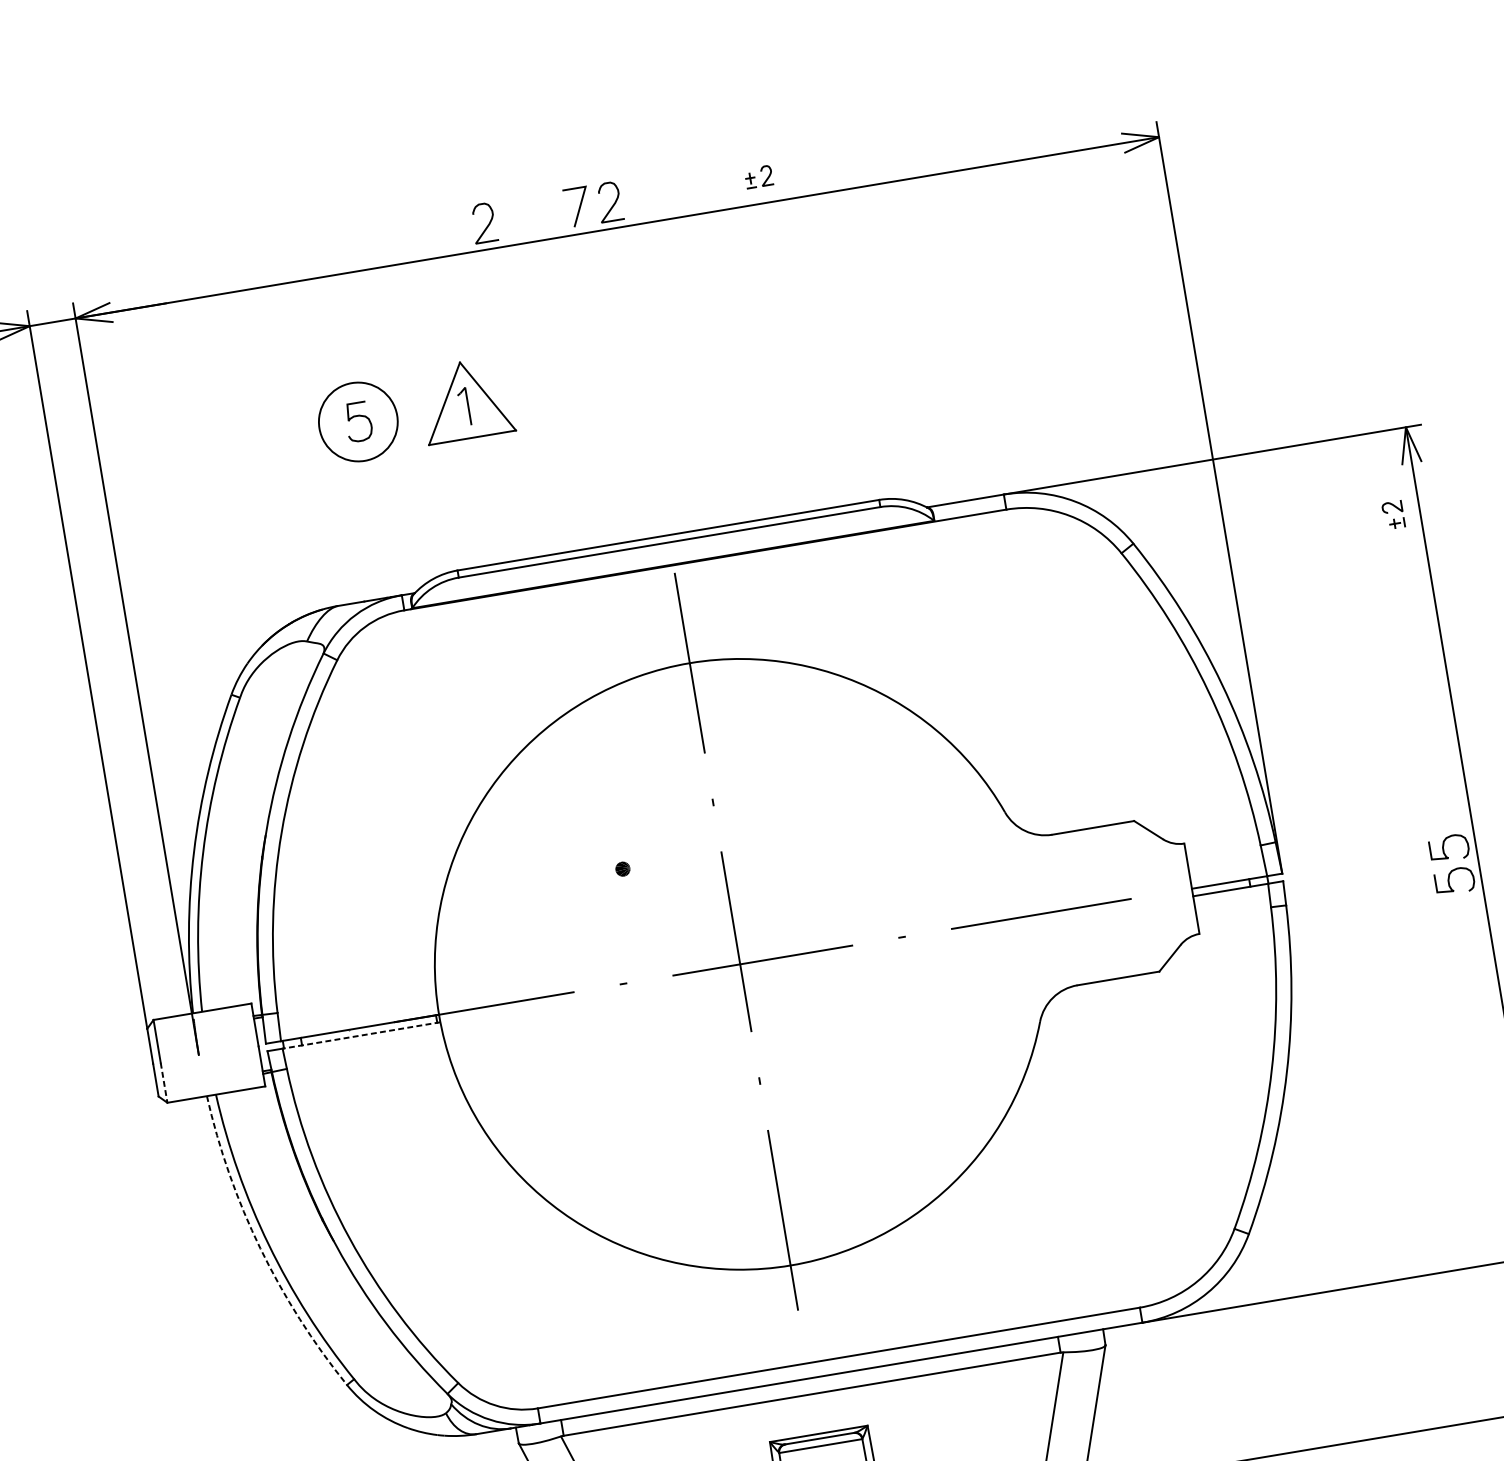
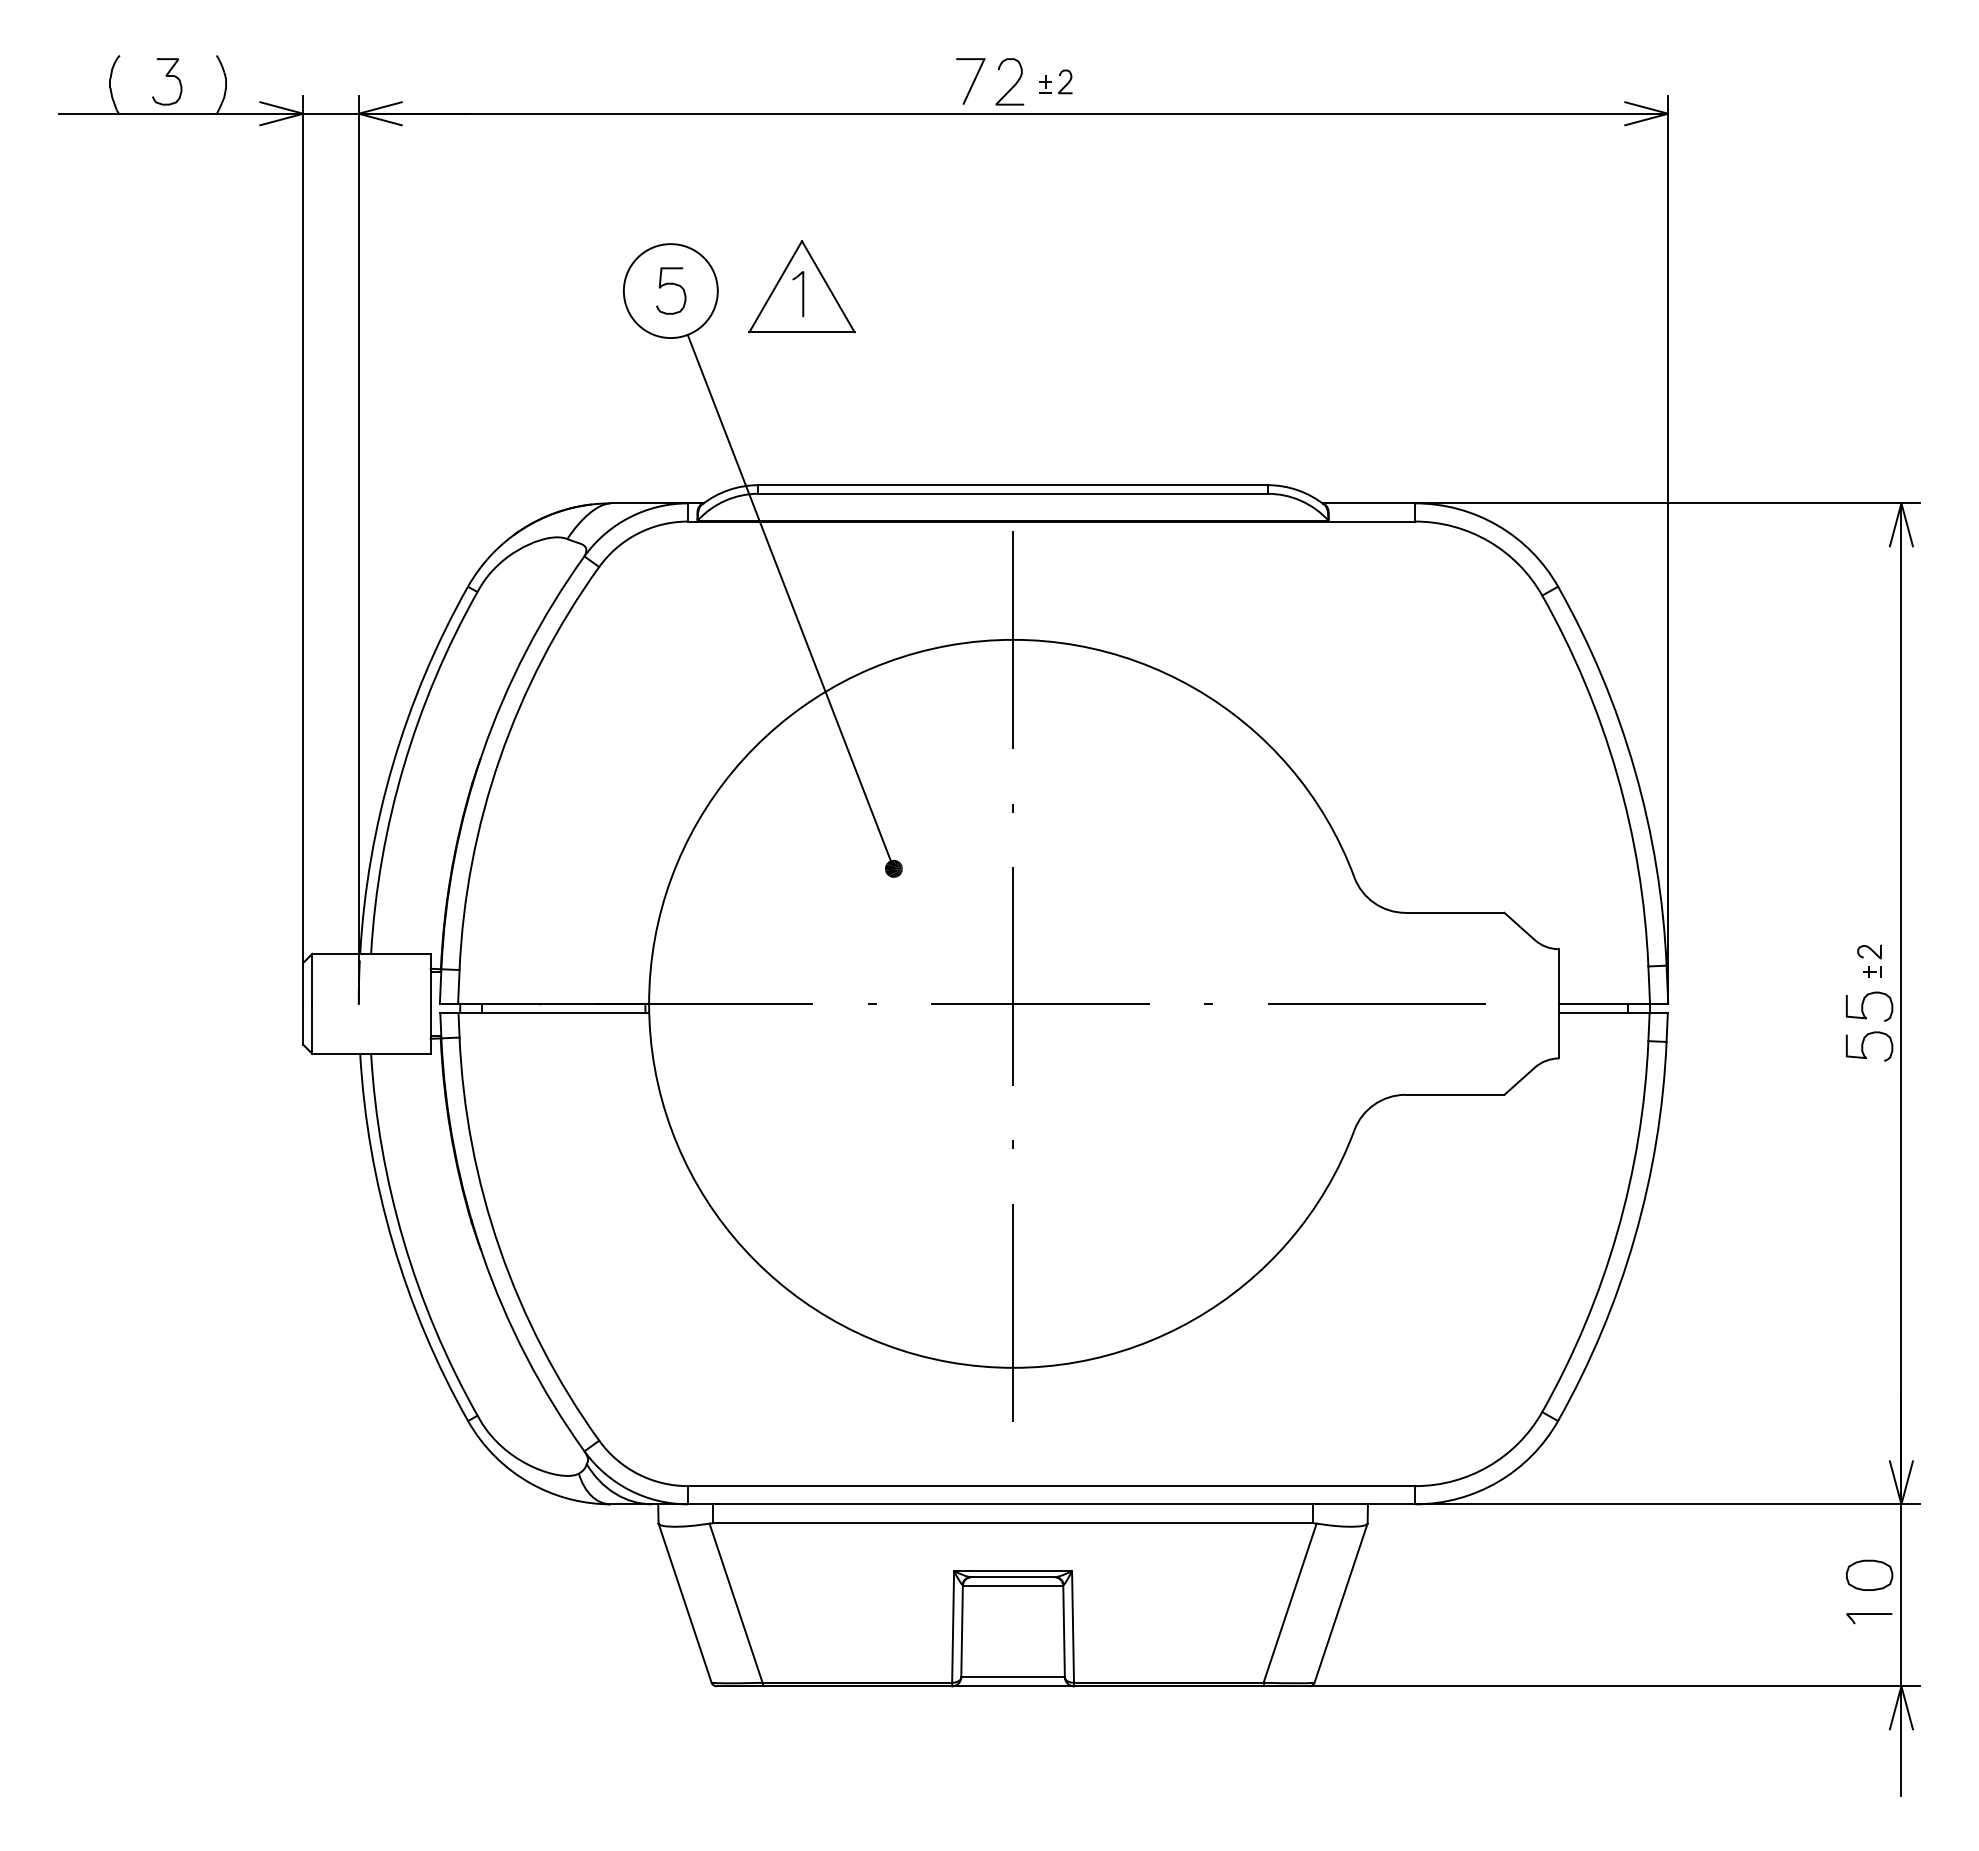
part: (758, 176) -> (1055, 81), moved
curve: (487, 225) -> (861, 85), removed
part: (1393, 514) -> (1869, 960), moved
line: (500, 662) -> (790, 601), added
line: (361, 1035) -> (553, 1012), dashed -> solid
line: (164, 1083) -> (312, 1030), dashed -> solid
arc: (260, 1248) -> (393, 1243), dashed -> solid

